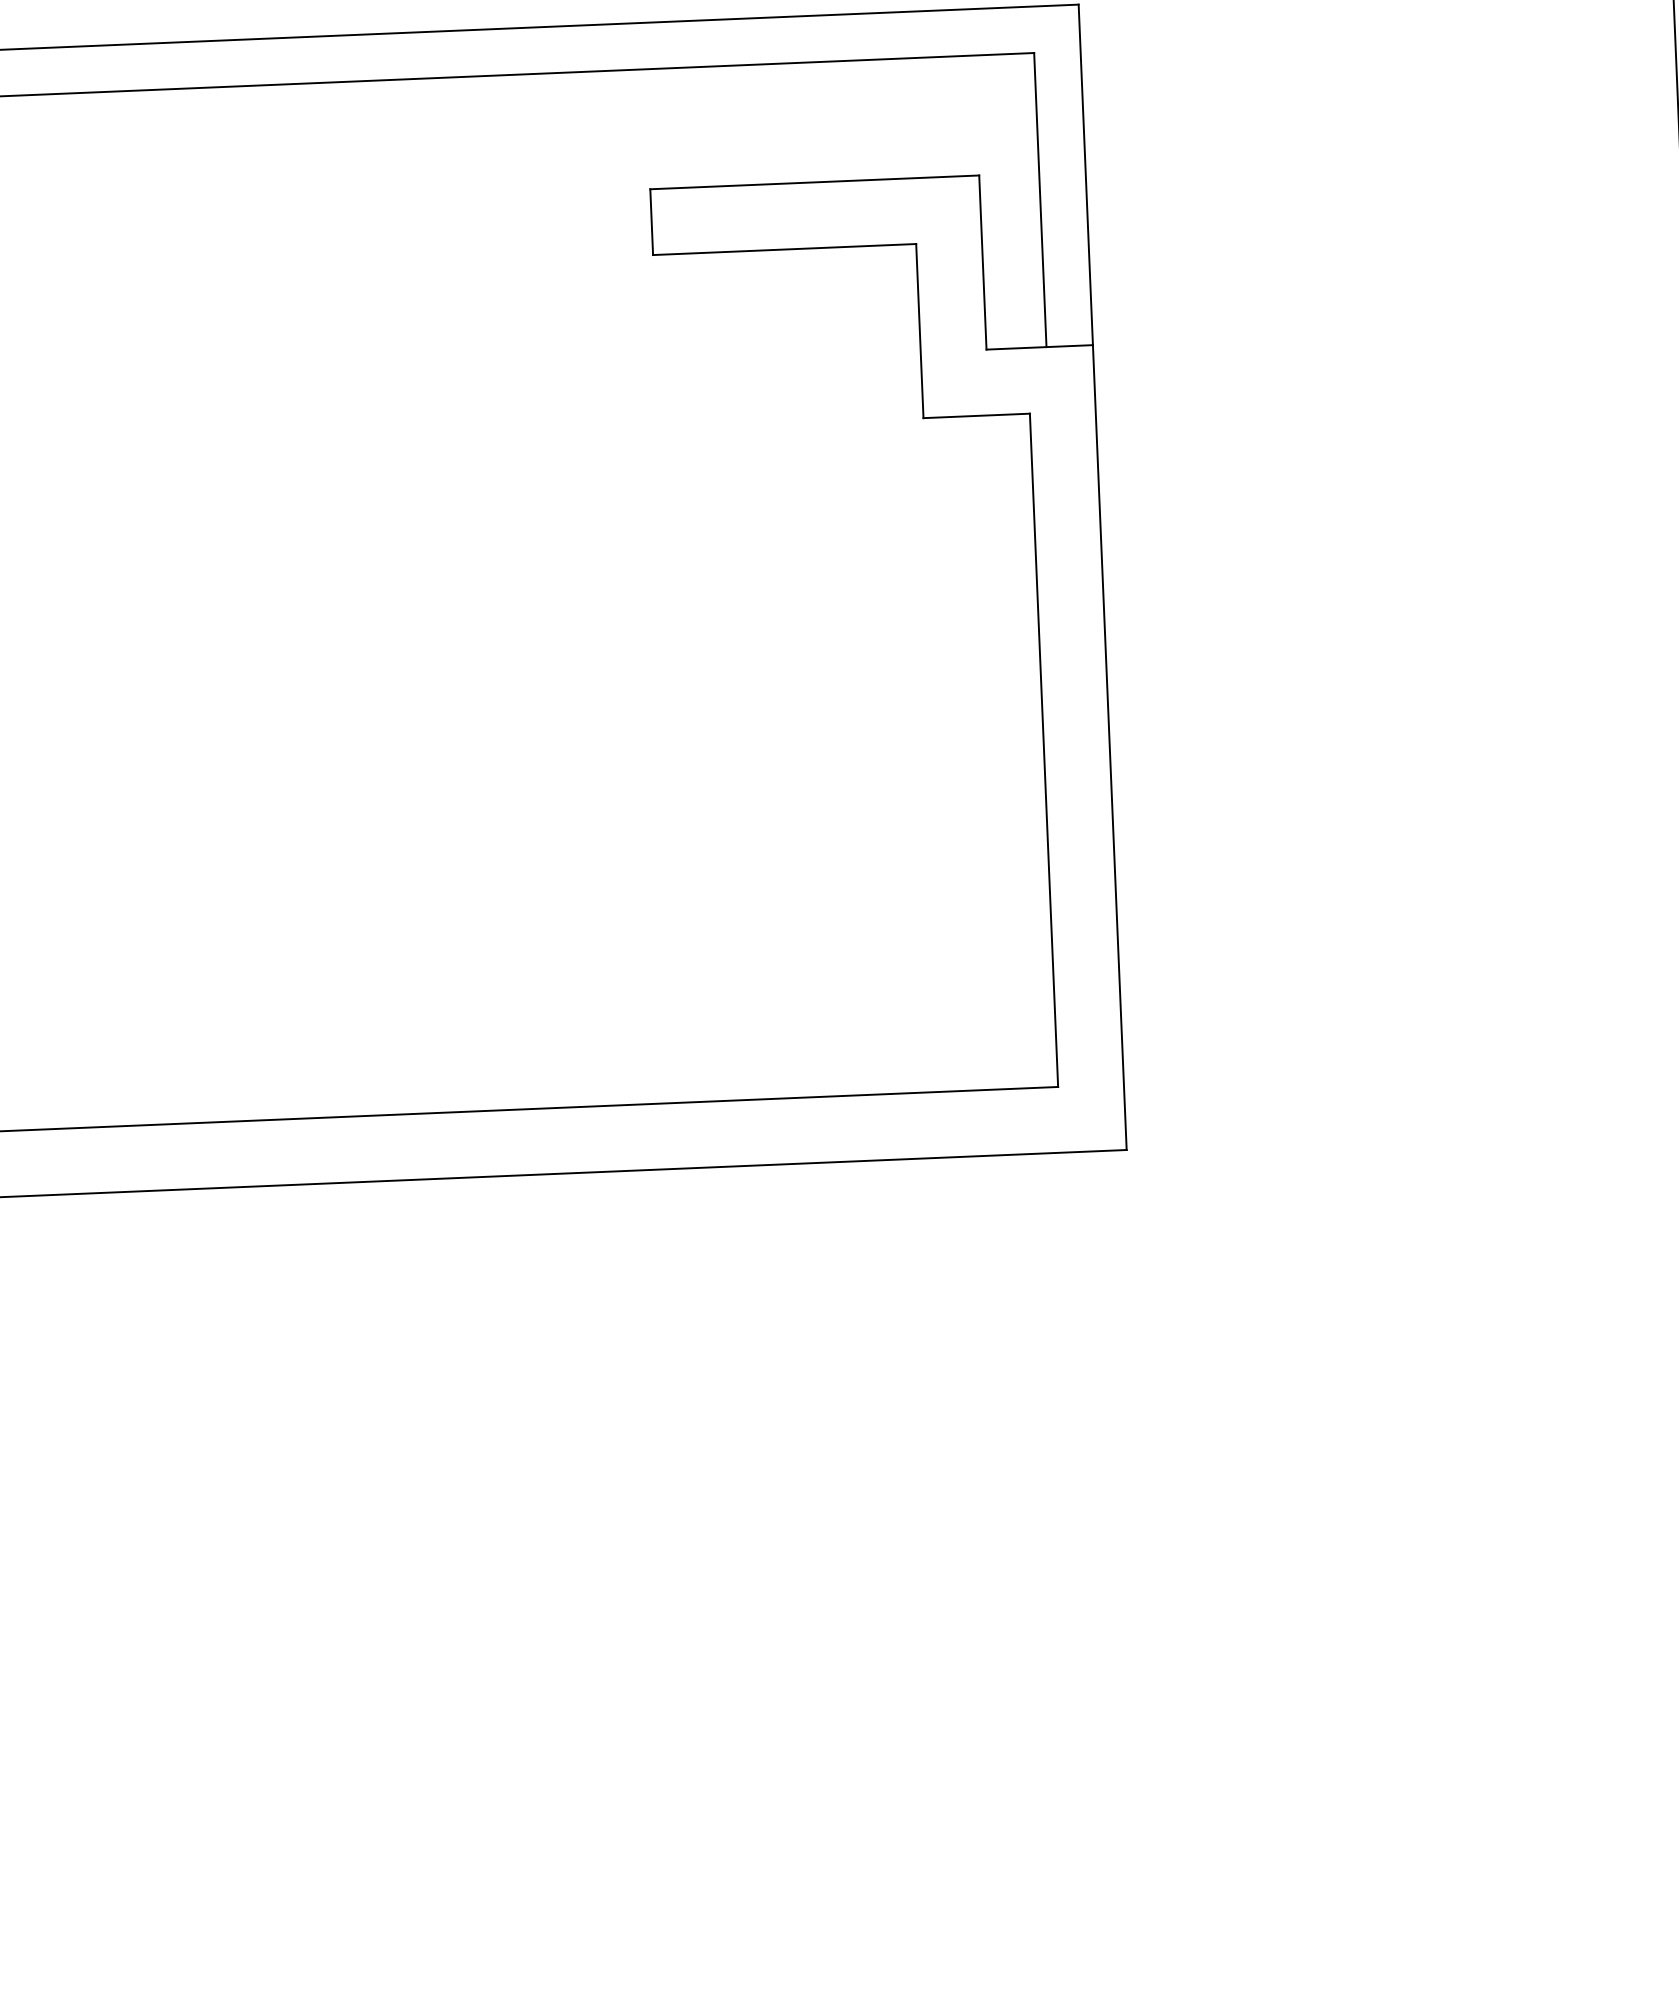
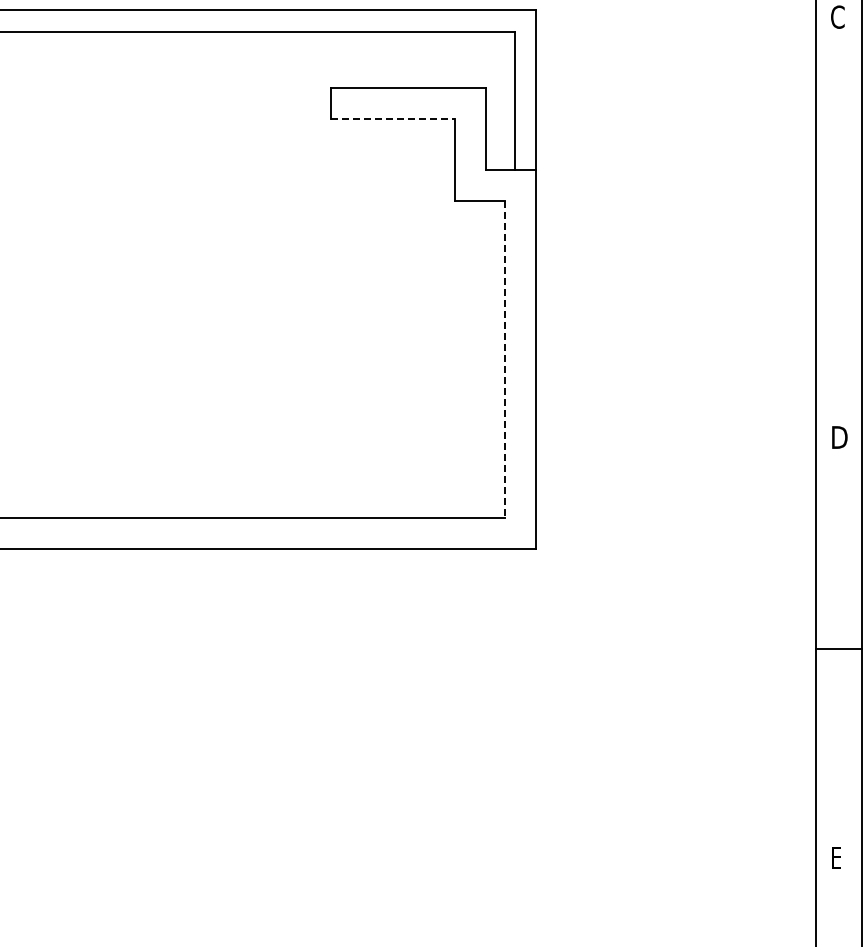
line: (784, 250) -> (393, 119), solid -> dashed
line: (1044, 752) -> (505, 360), solid -> dashed

